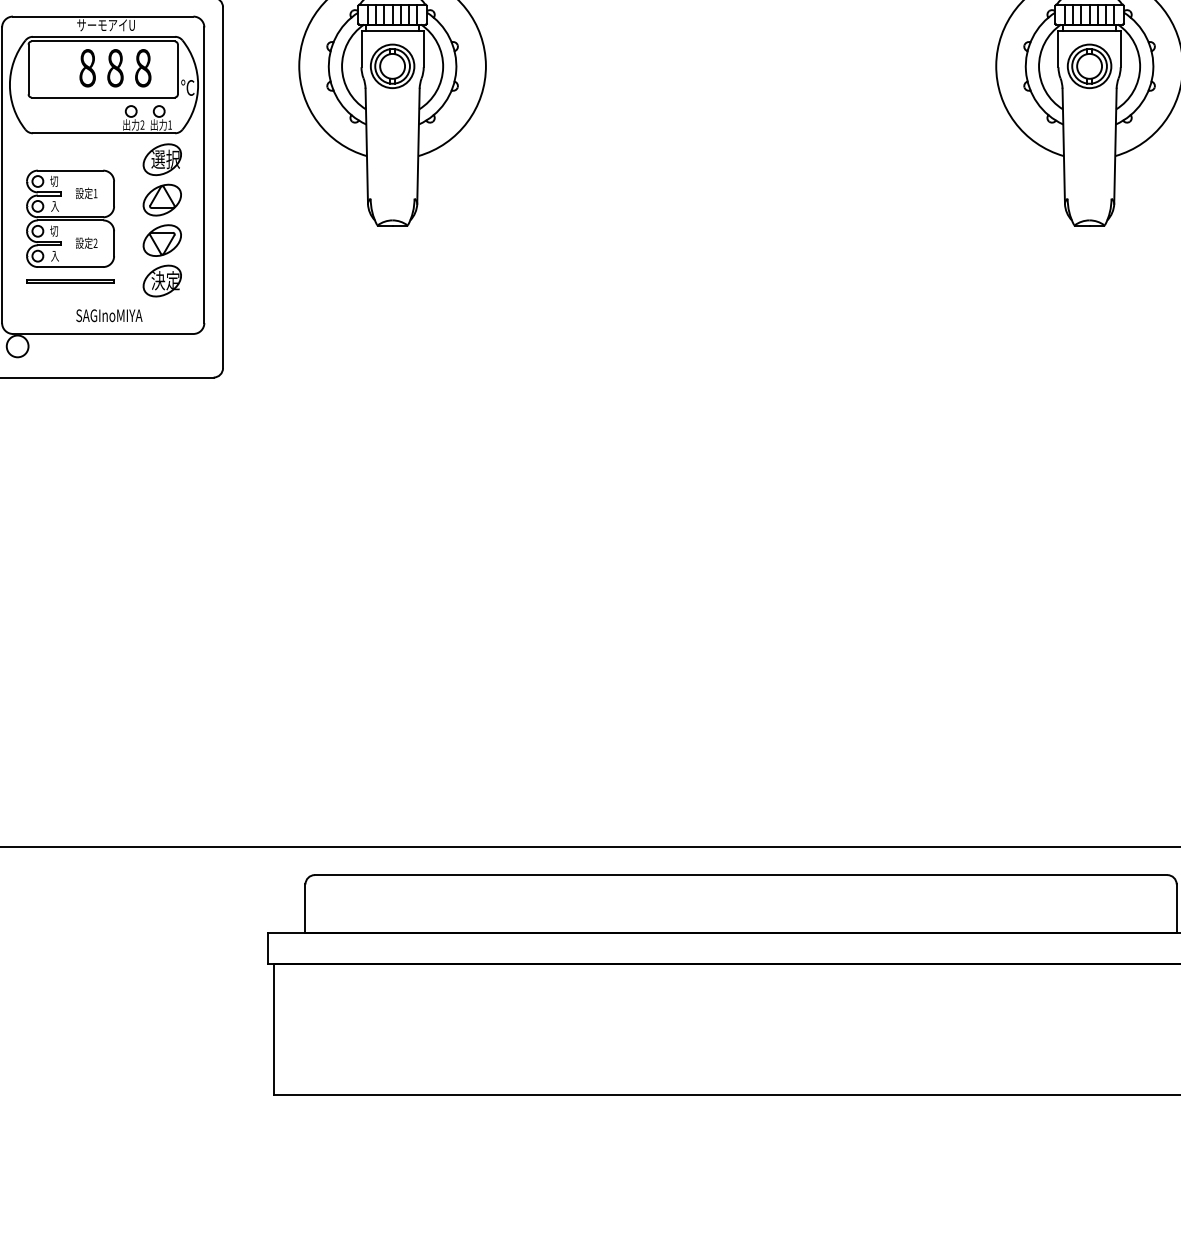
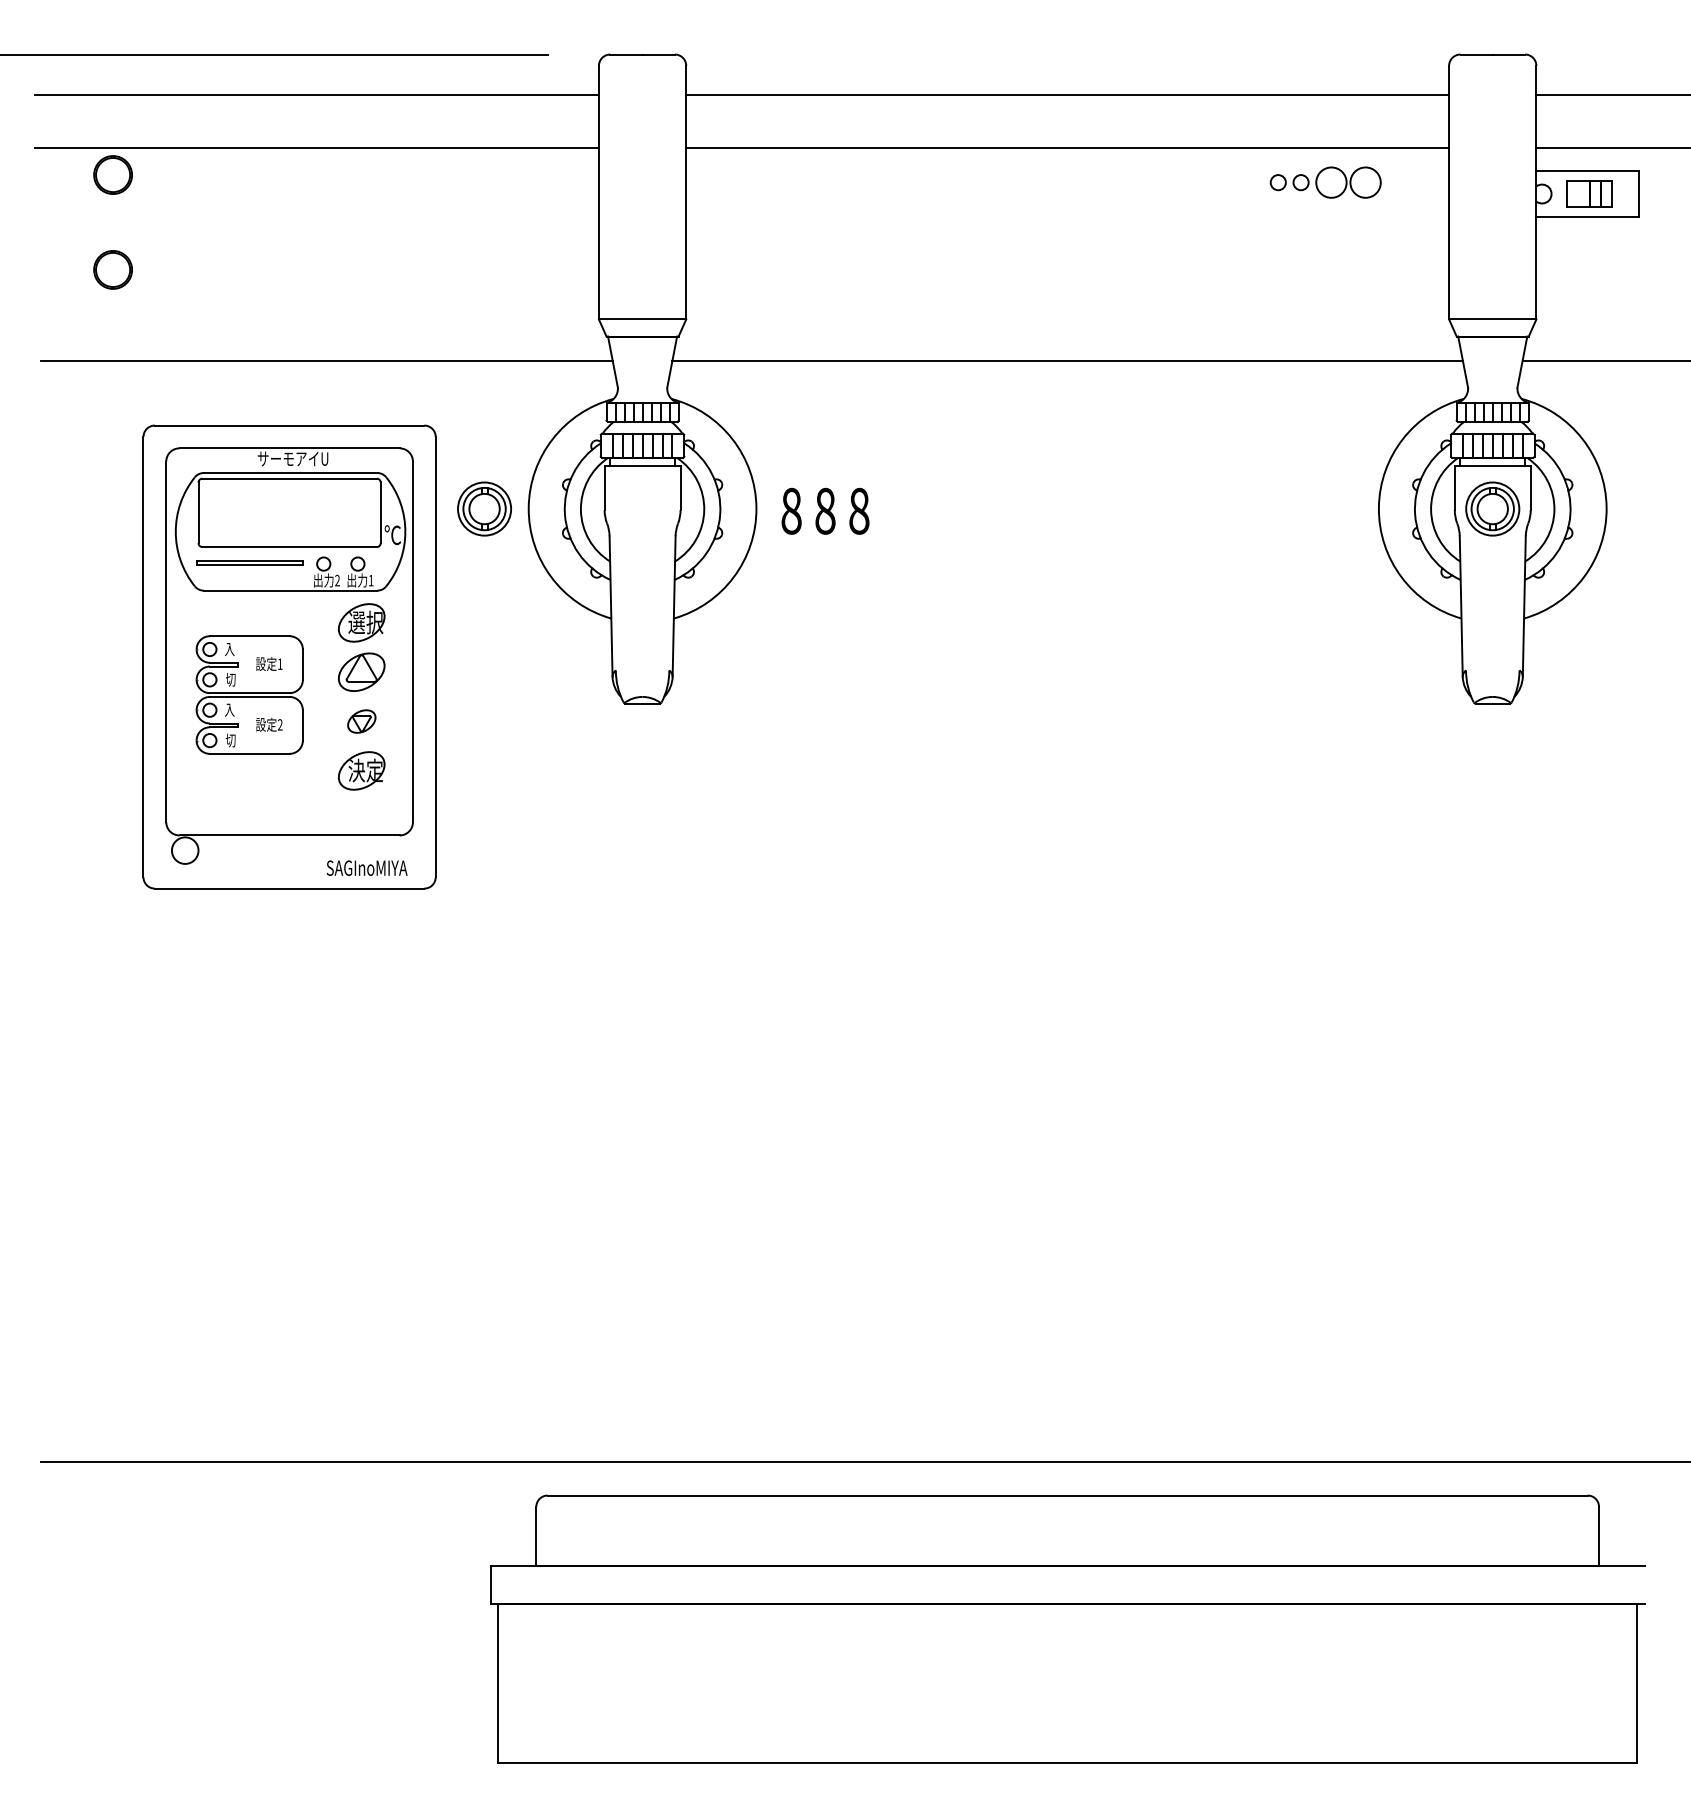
part: (392, 65) -> (484, 508), moved
text: (115, 67) -> (825, 510), moved
text: (53, 181) -> (229, 649), 切 -> 入
text: (54, 206) -> (230, 679), 入 -> 切
text: (53, 230) -> (229, 709), 切 -> 入
part: (162, 240) -> (361, 721), size x0.6
text: (54, 256) -> (230, 740), 入 -> 切
part: (70, 280) -> (249, 562), moved
text: (108, 315) -> (366, 867), moved

